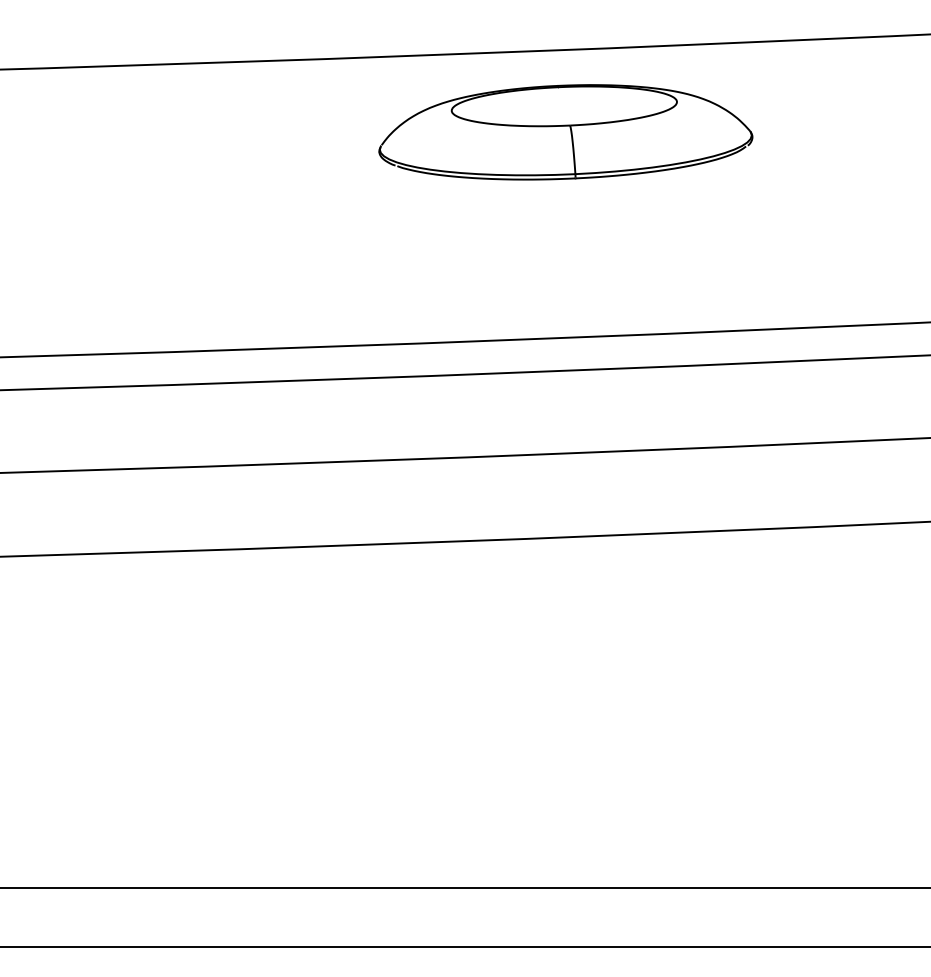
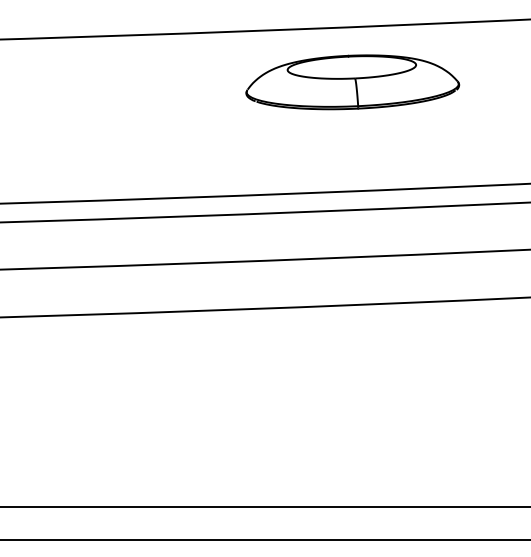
part: (565, 132) -> (352, 82), moved

